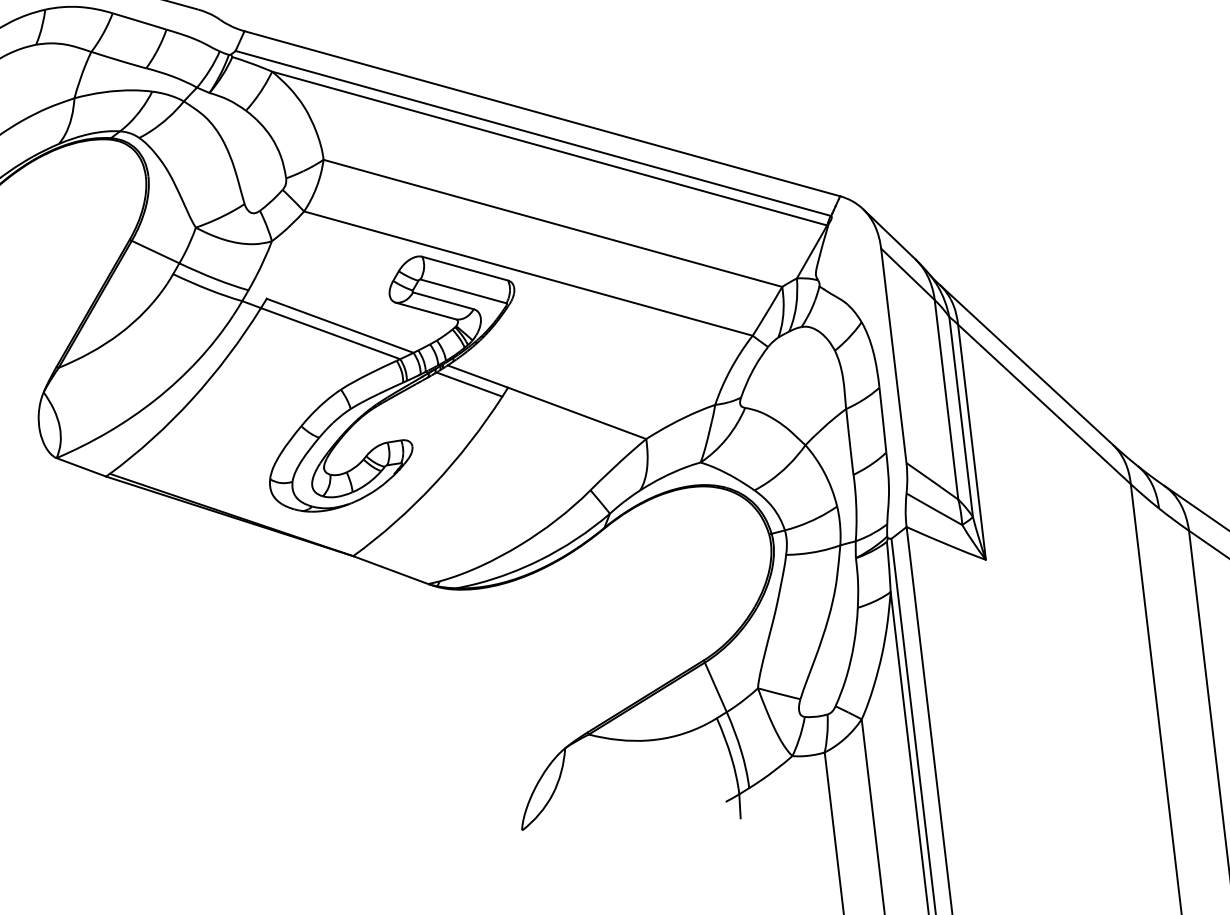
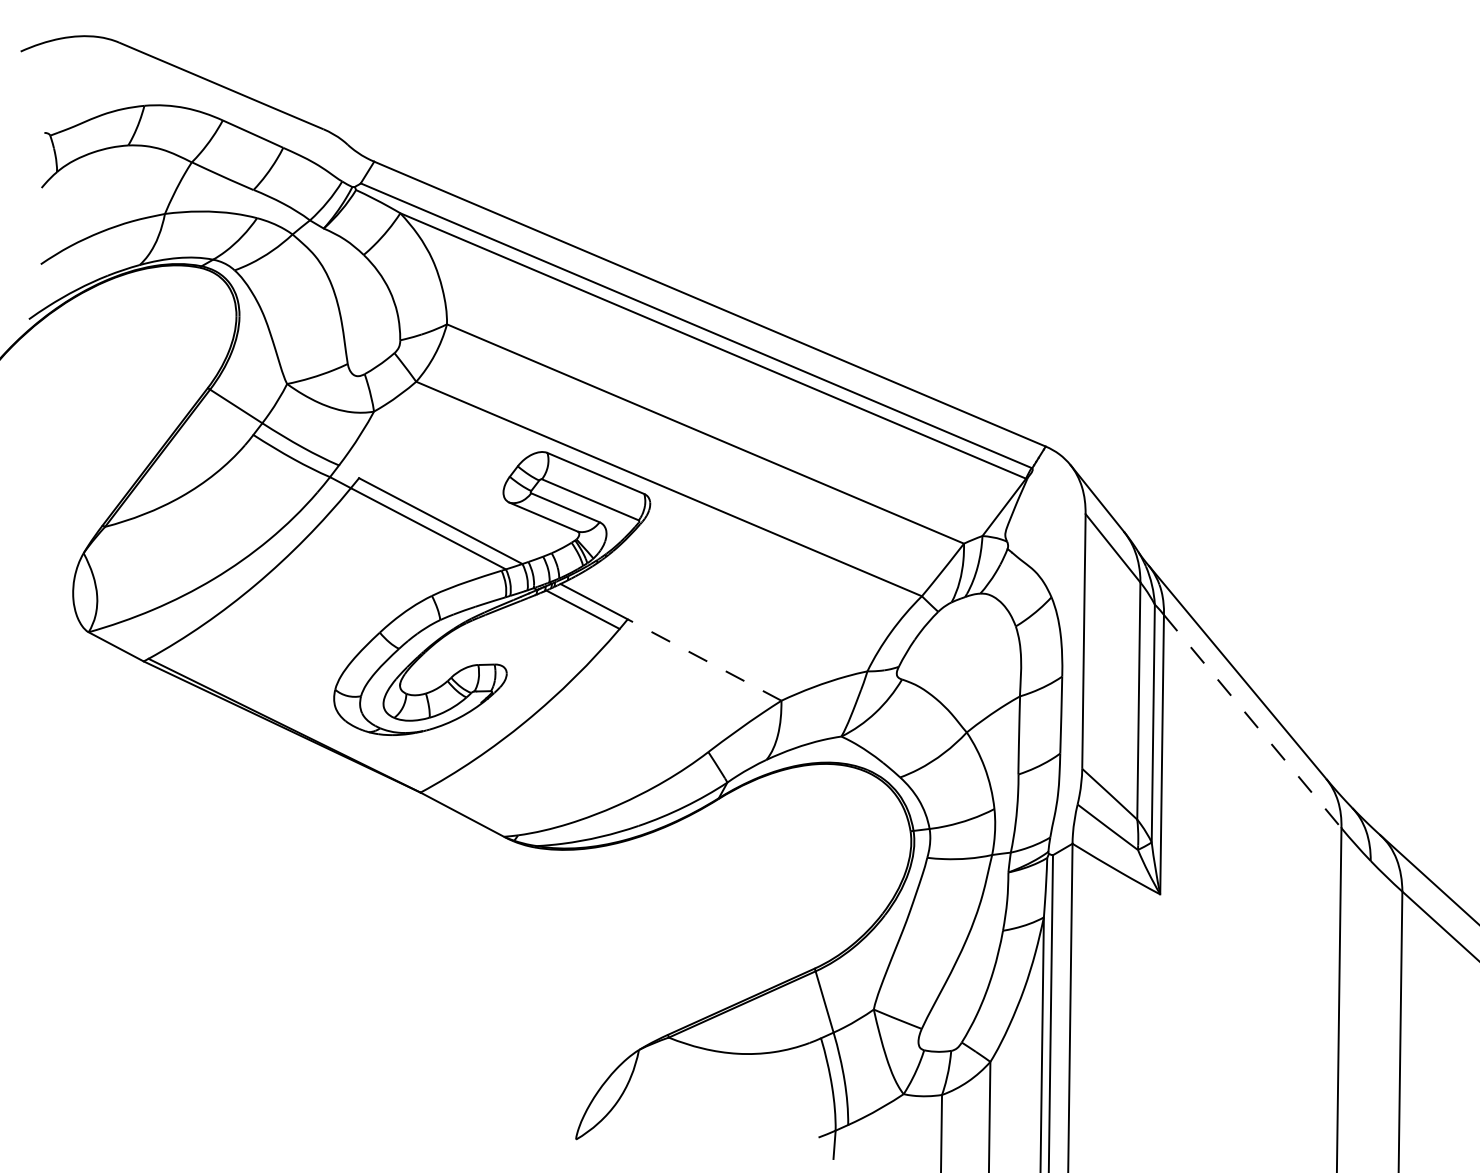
line: (1044, 404) -> (1252, 721), solid -> dashed
line: (577, 413) -> (704, 660), solid -> dashed

